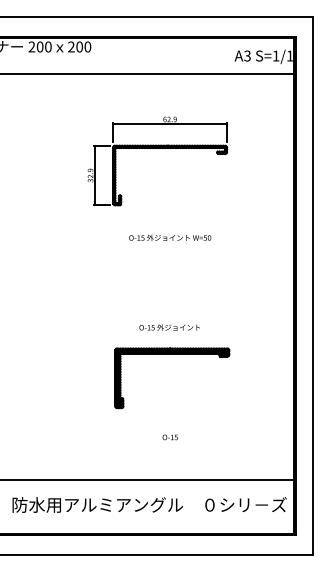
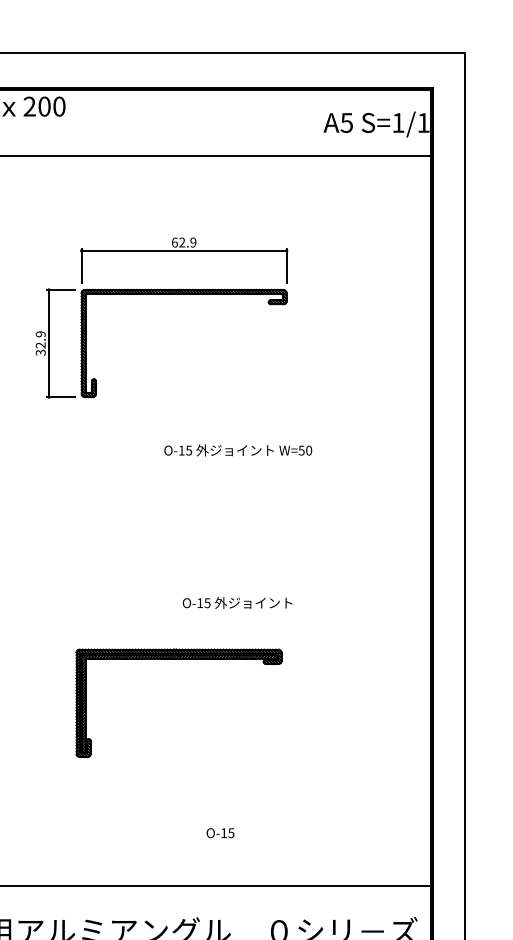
text: (247, 55) -> (346, 121), A3 -> A5
part: (157, 148) -> (161, 294), moved
text: (170, 237) -> (238, 449), moved
text: (169, 327) -> (237, 602), moved
part: (172, 354) -> (179, 660), moved
text: (169, 437) -> (219, 833), moved

